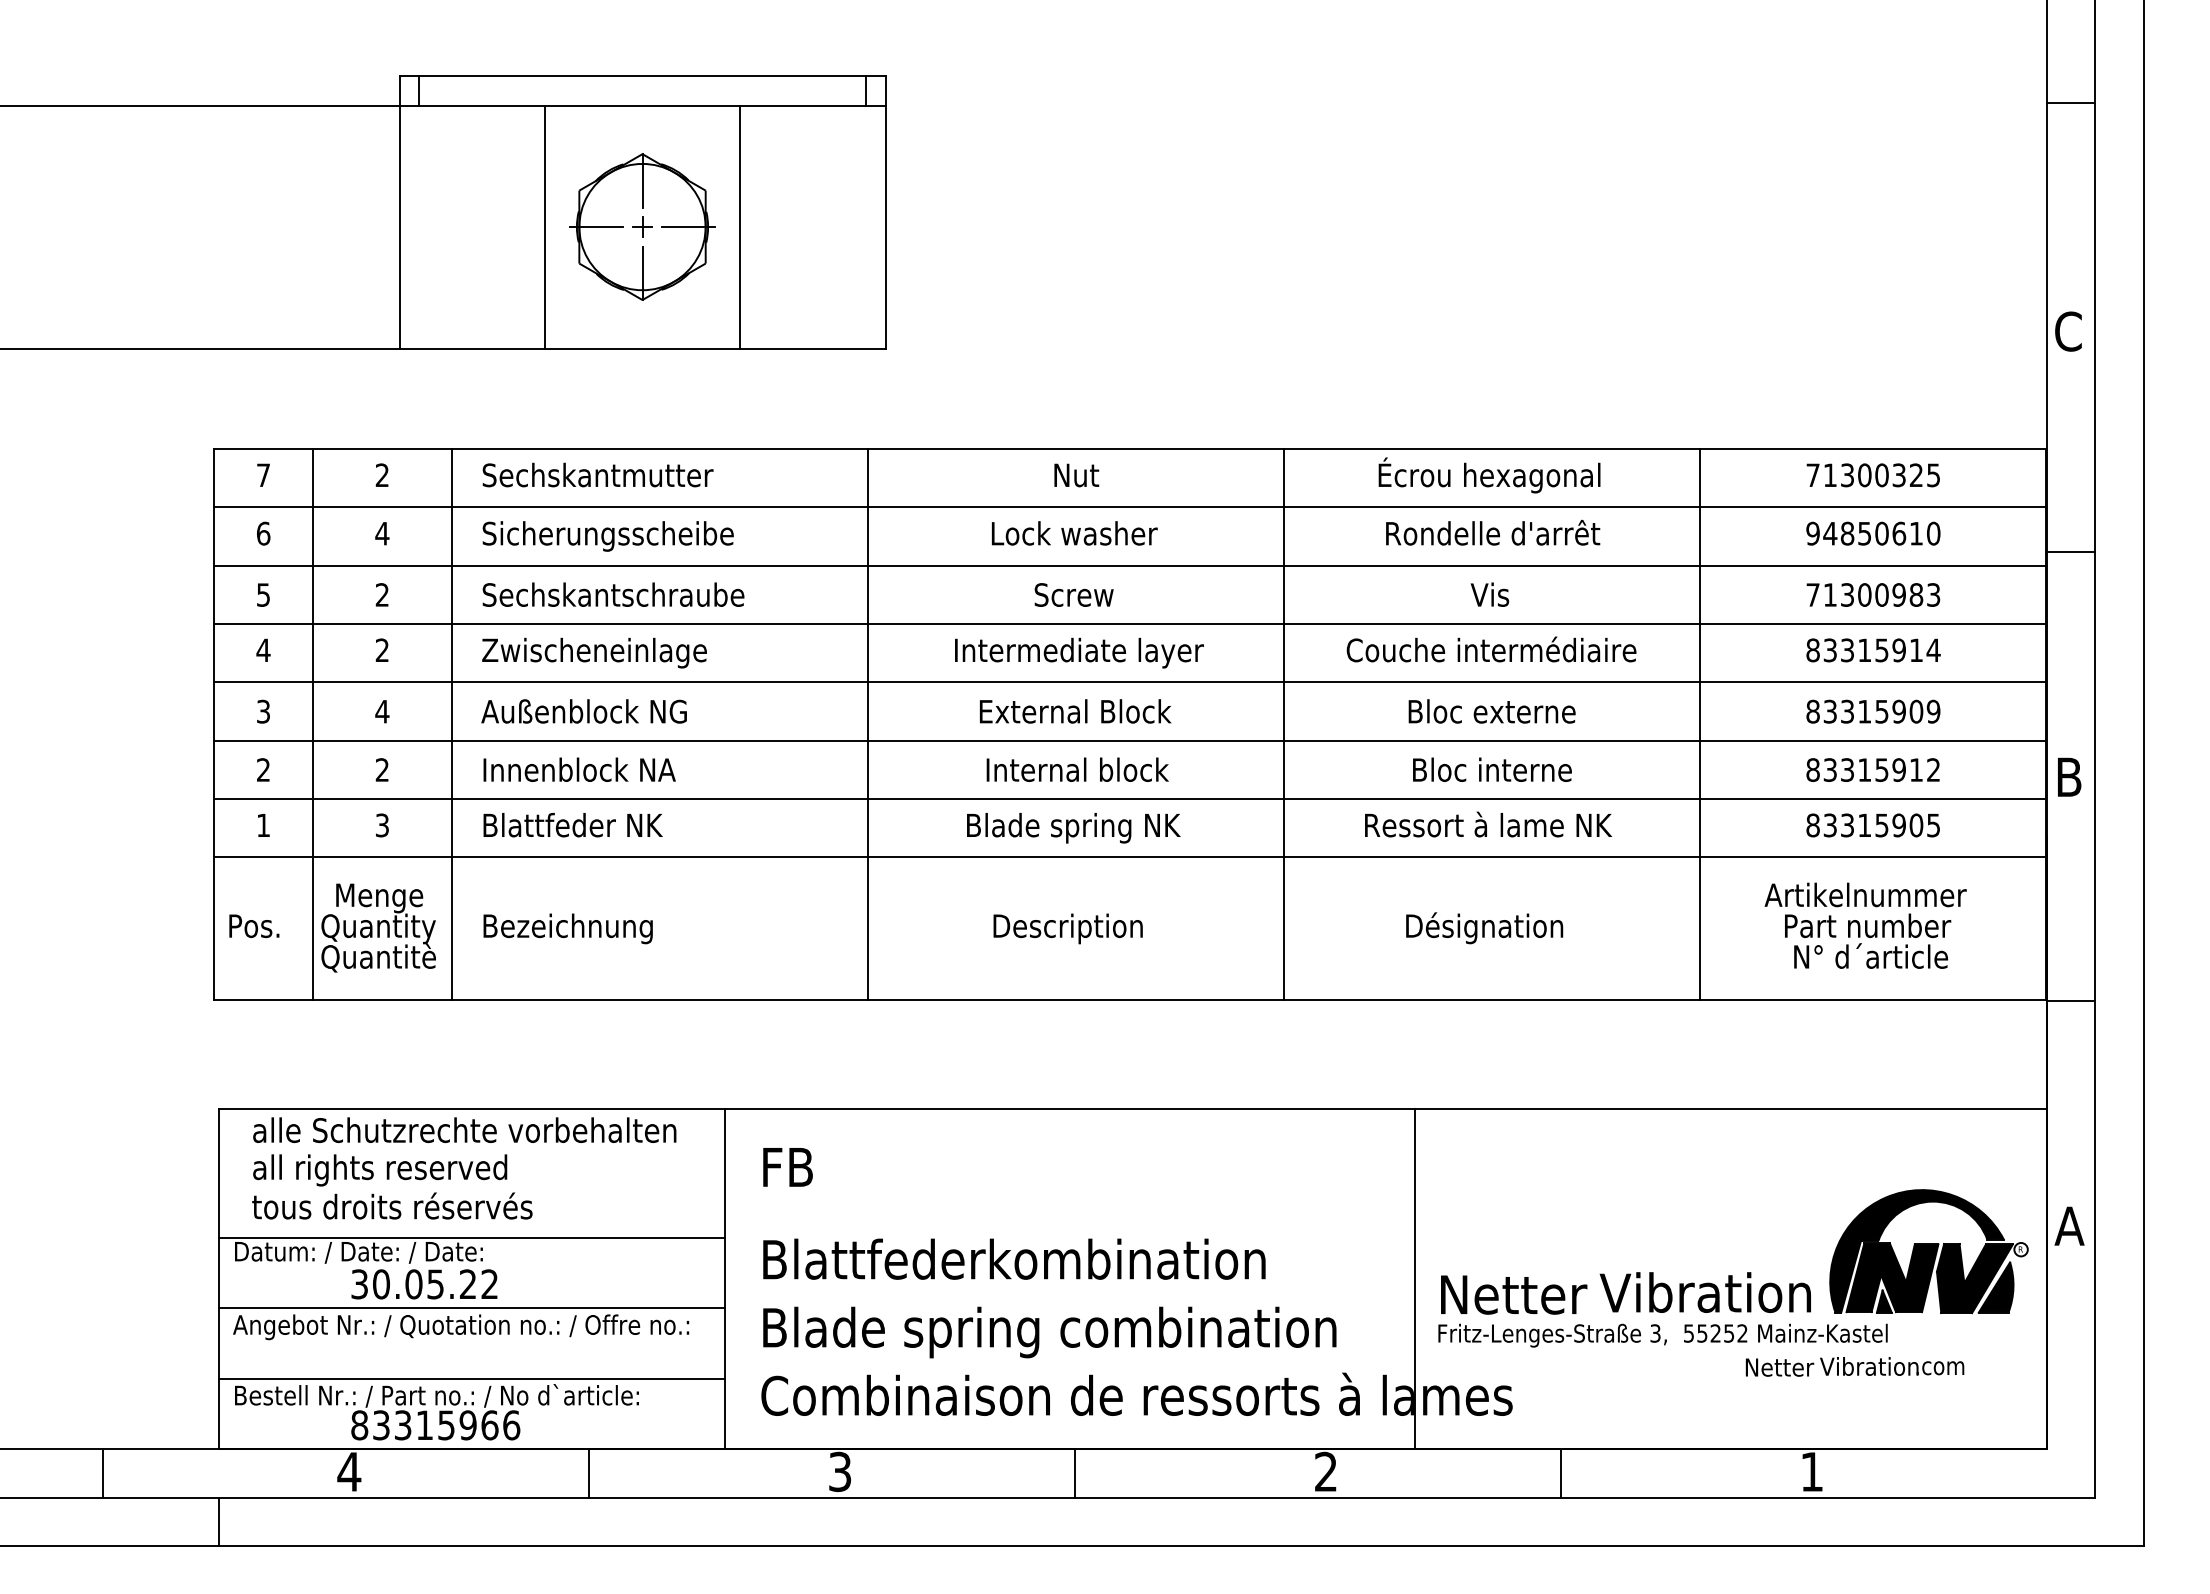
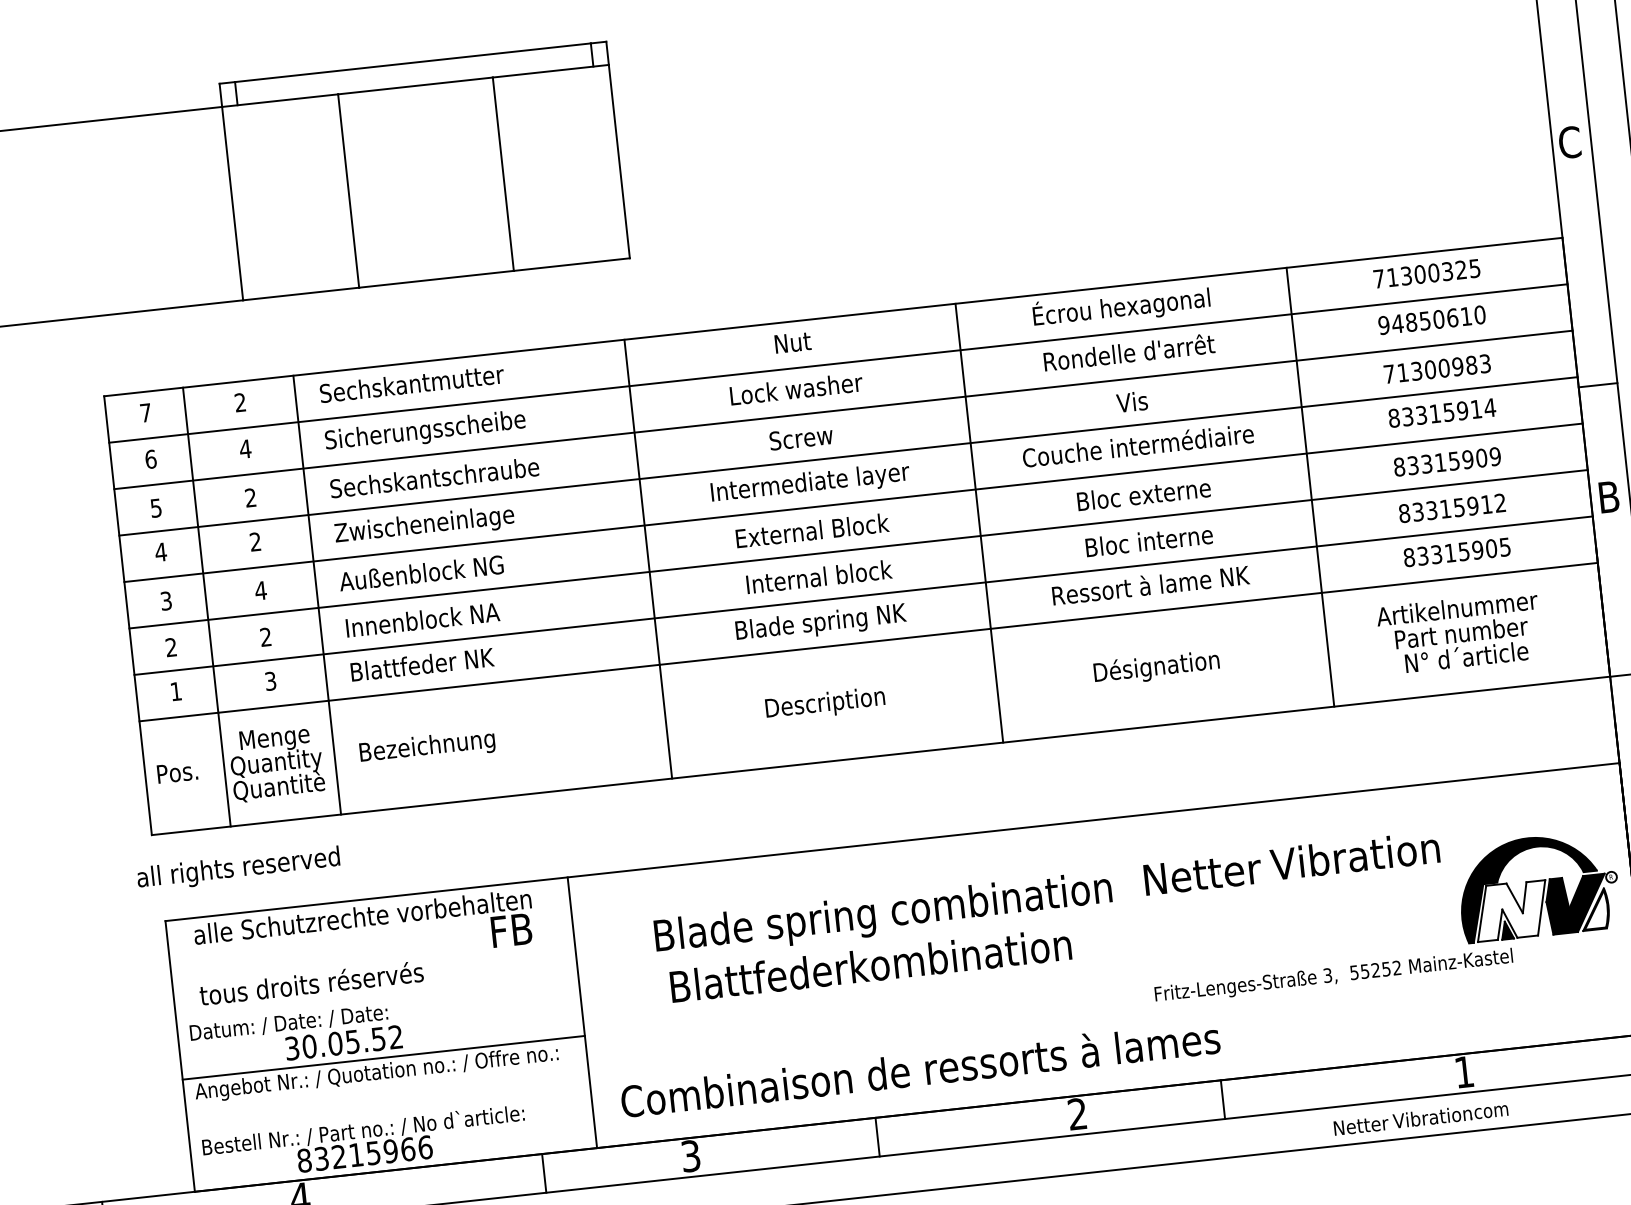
part: (642, 226) -> (425, 182), removed
line: (2070, 551) -> (1597, 384), moved
text: (787, 1167) -> (511, 930), moved
text: (380, 1170) -> (238, 869), moved
line: (471, 1237) -> (377, 1001), removed
text: (1014, 1258) -> (870, 964), moved
fill: (1892, 1277) -> (1511, 910), removed
line: (1414, 1279) -> (1131, 953), removed
text: (468, 1284) -> (378, 1039), 30.05.22 -> 30.05.52
fill: (1996, 1288) -> (1595, 910), removed
text: (1625, 1293) -> (1291, 863), moved
text: (1049, 1332) -> (883, 915), moved
text: (1854, 1366) -> (1420, 1118), moved
line: (471, 1378) -> (389, 1113), removed
text: (402, 1425) -> (338, 1157), 83315966 -> 83215966
line: (588, 1473) -> (544, 1173), moved
line: (1560, 1473) -> (1222, 1099), moved

